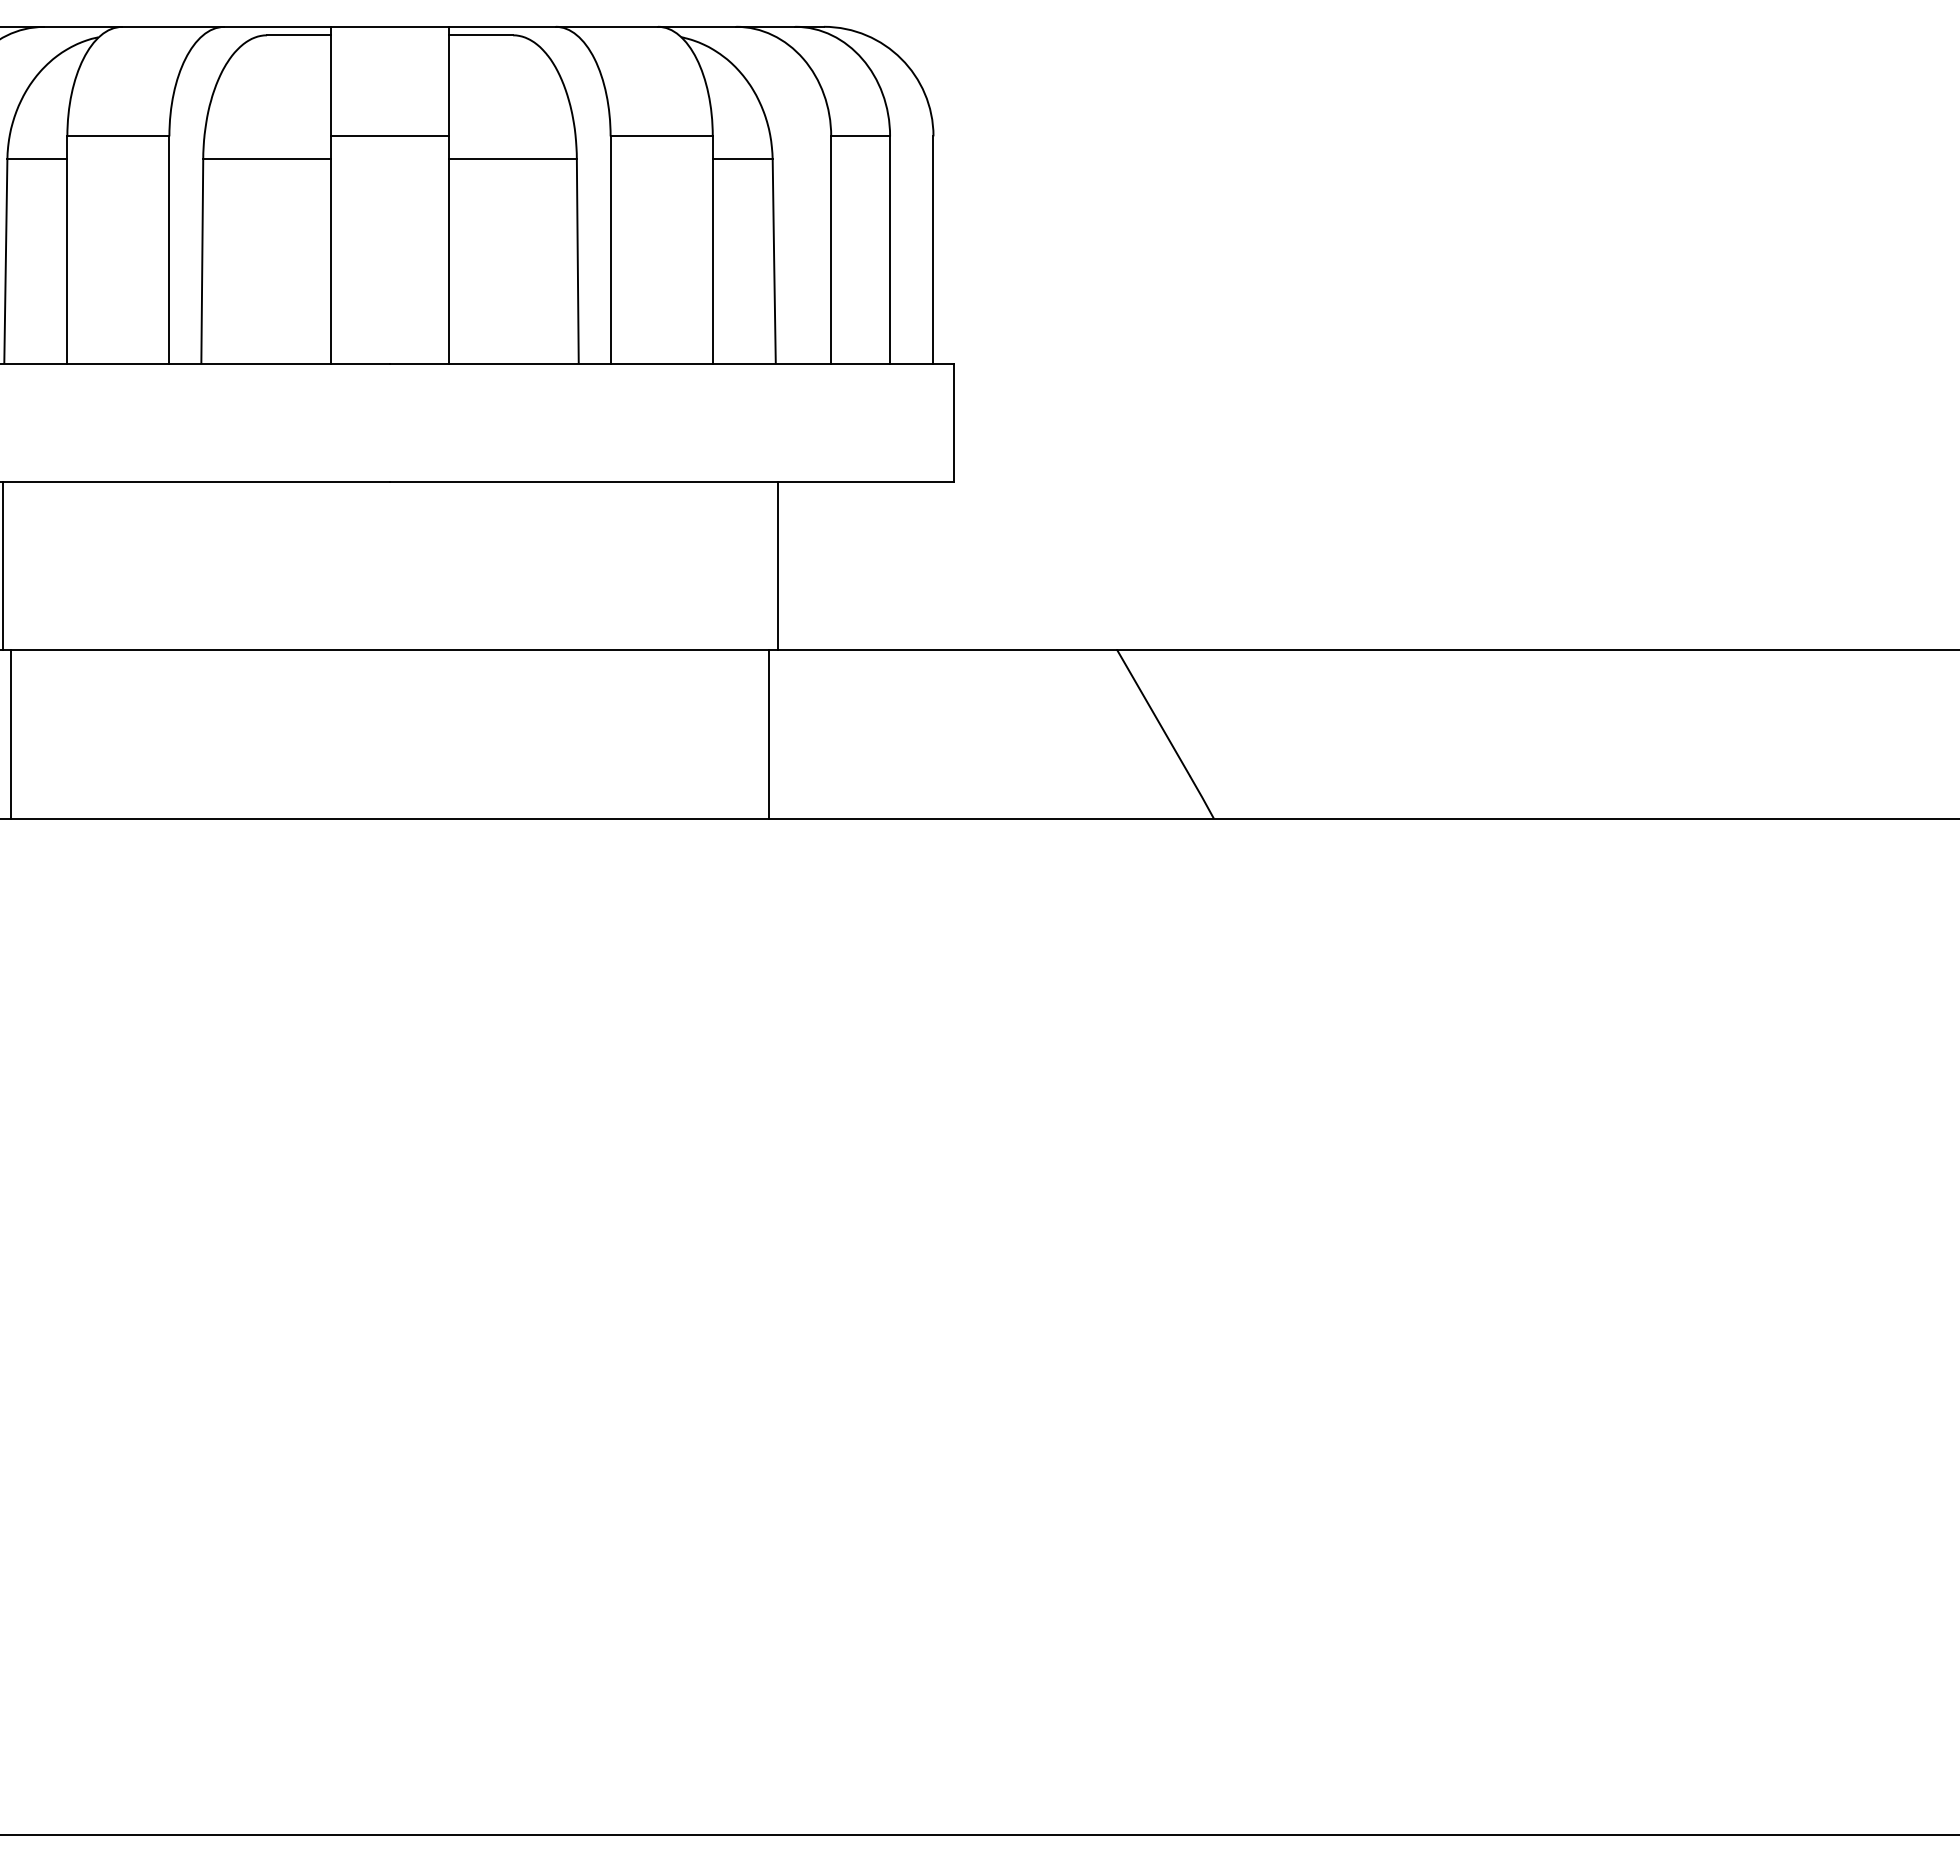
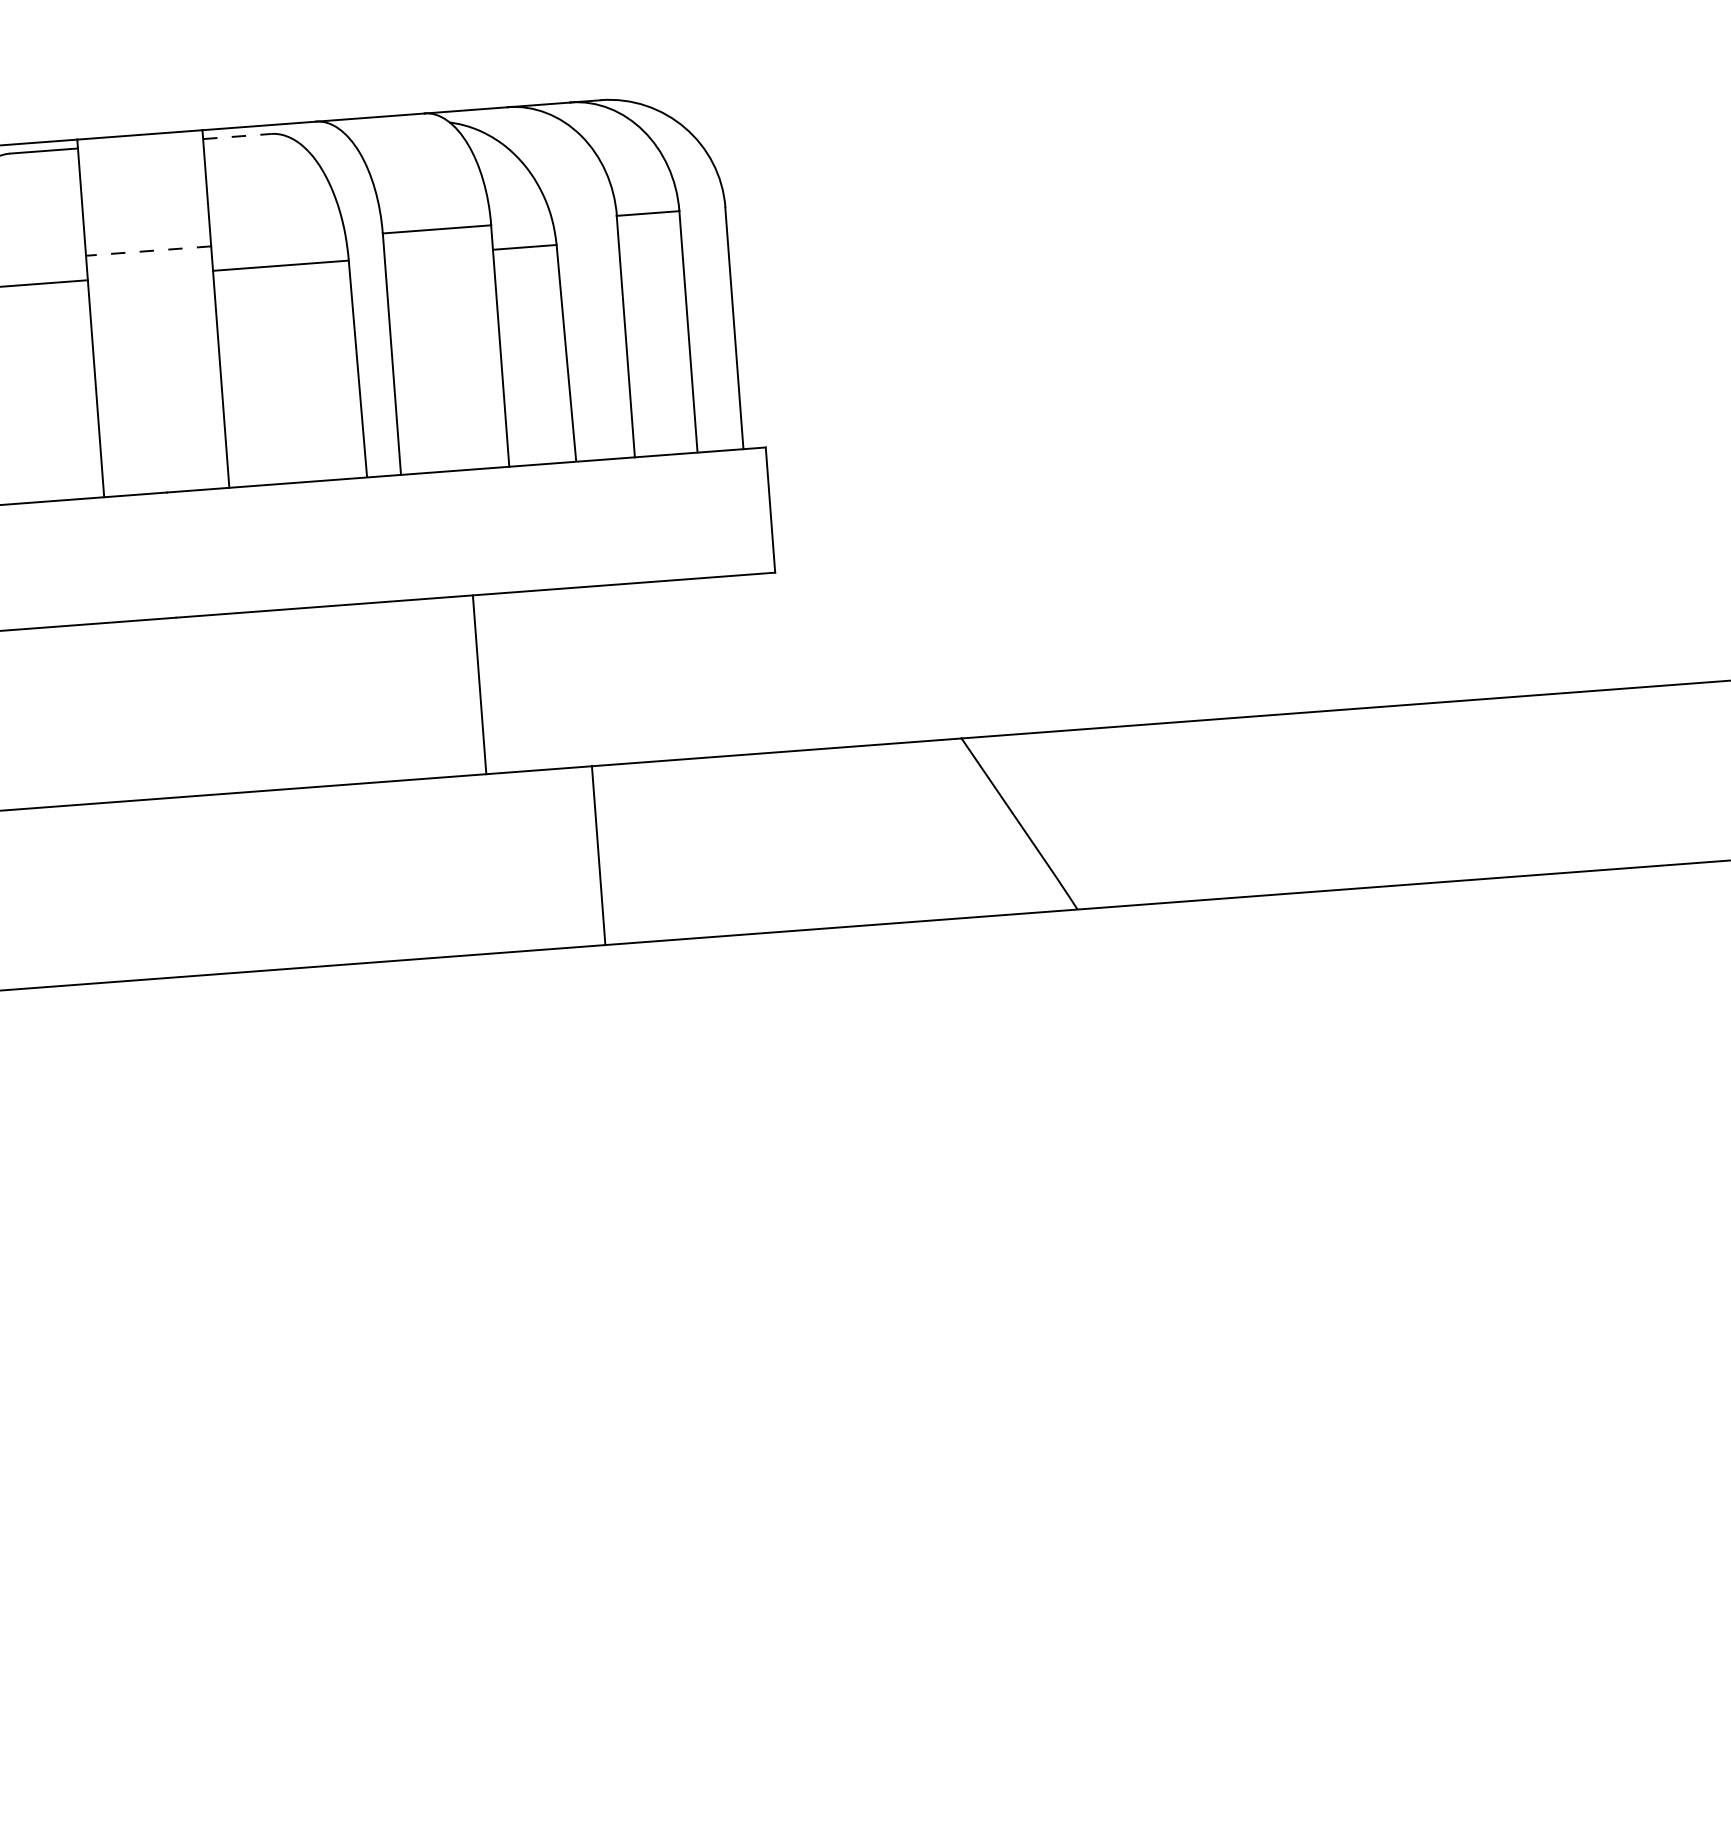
line: (481, 35) -> (237, 136), solid -> dashed
line: (389, 136) -> (148, 251), solid -> dashed
line: (777, 565) -> (479, 684), moved

